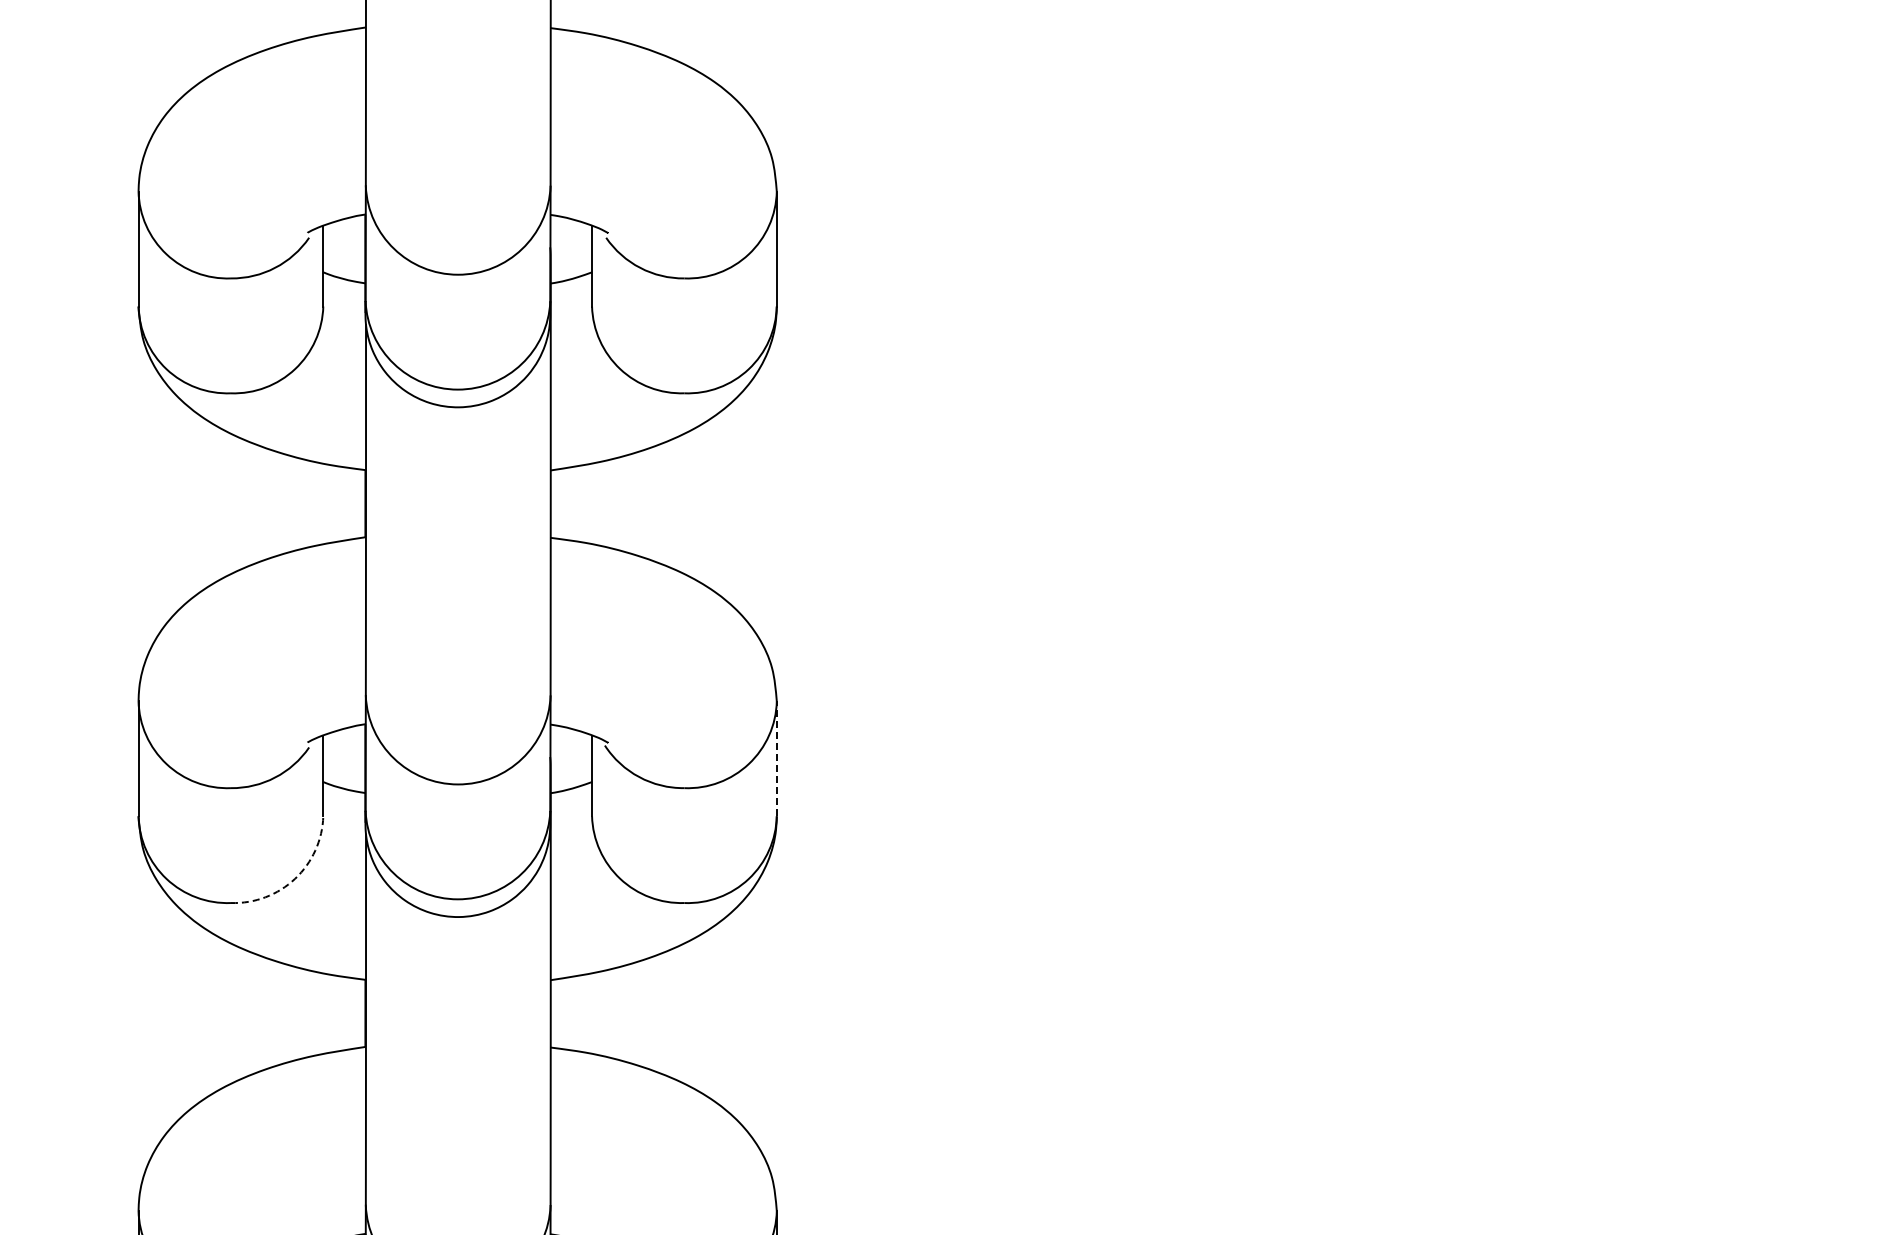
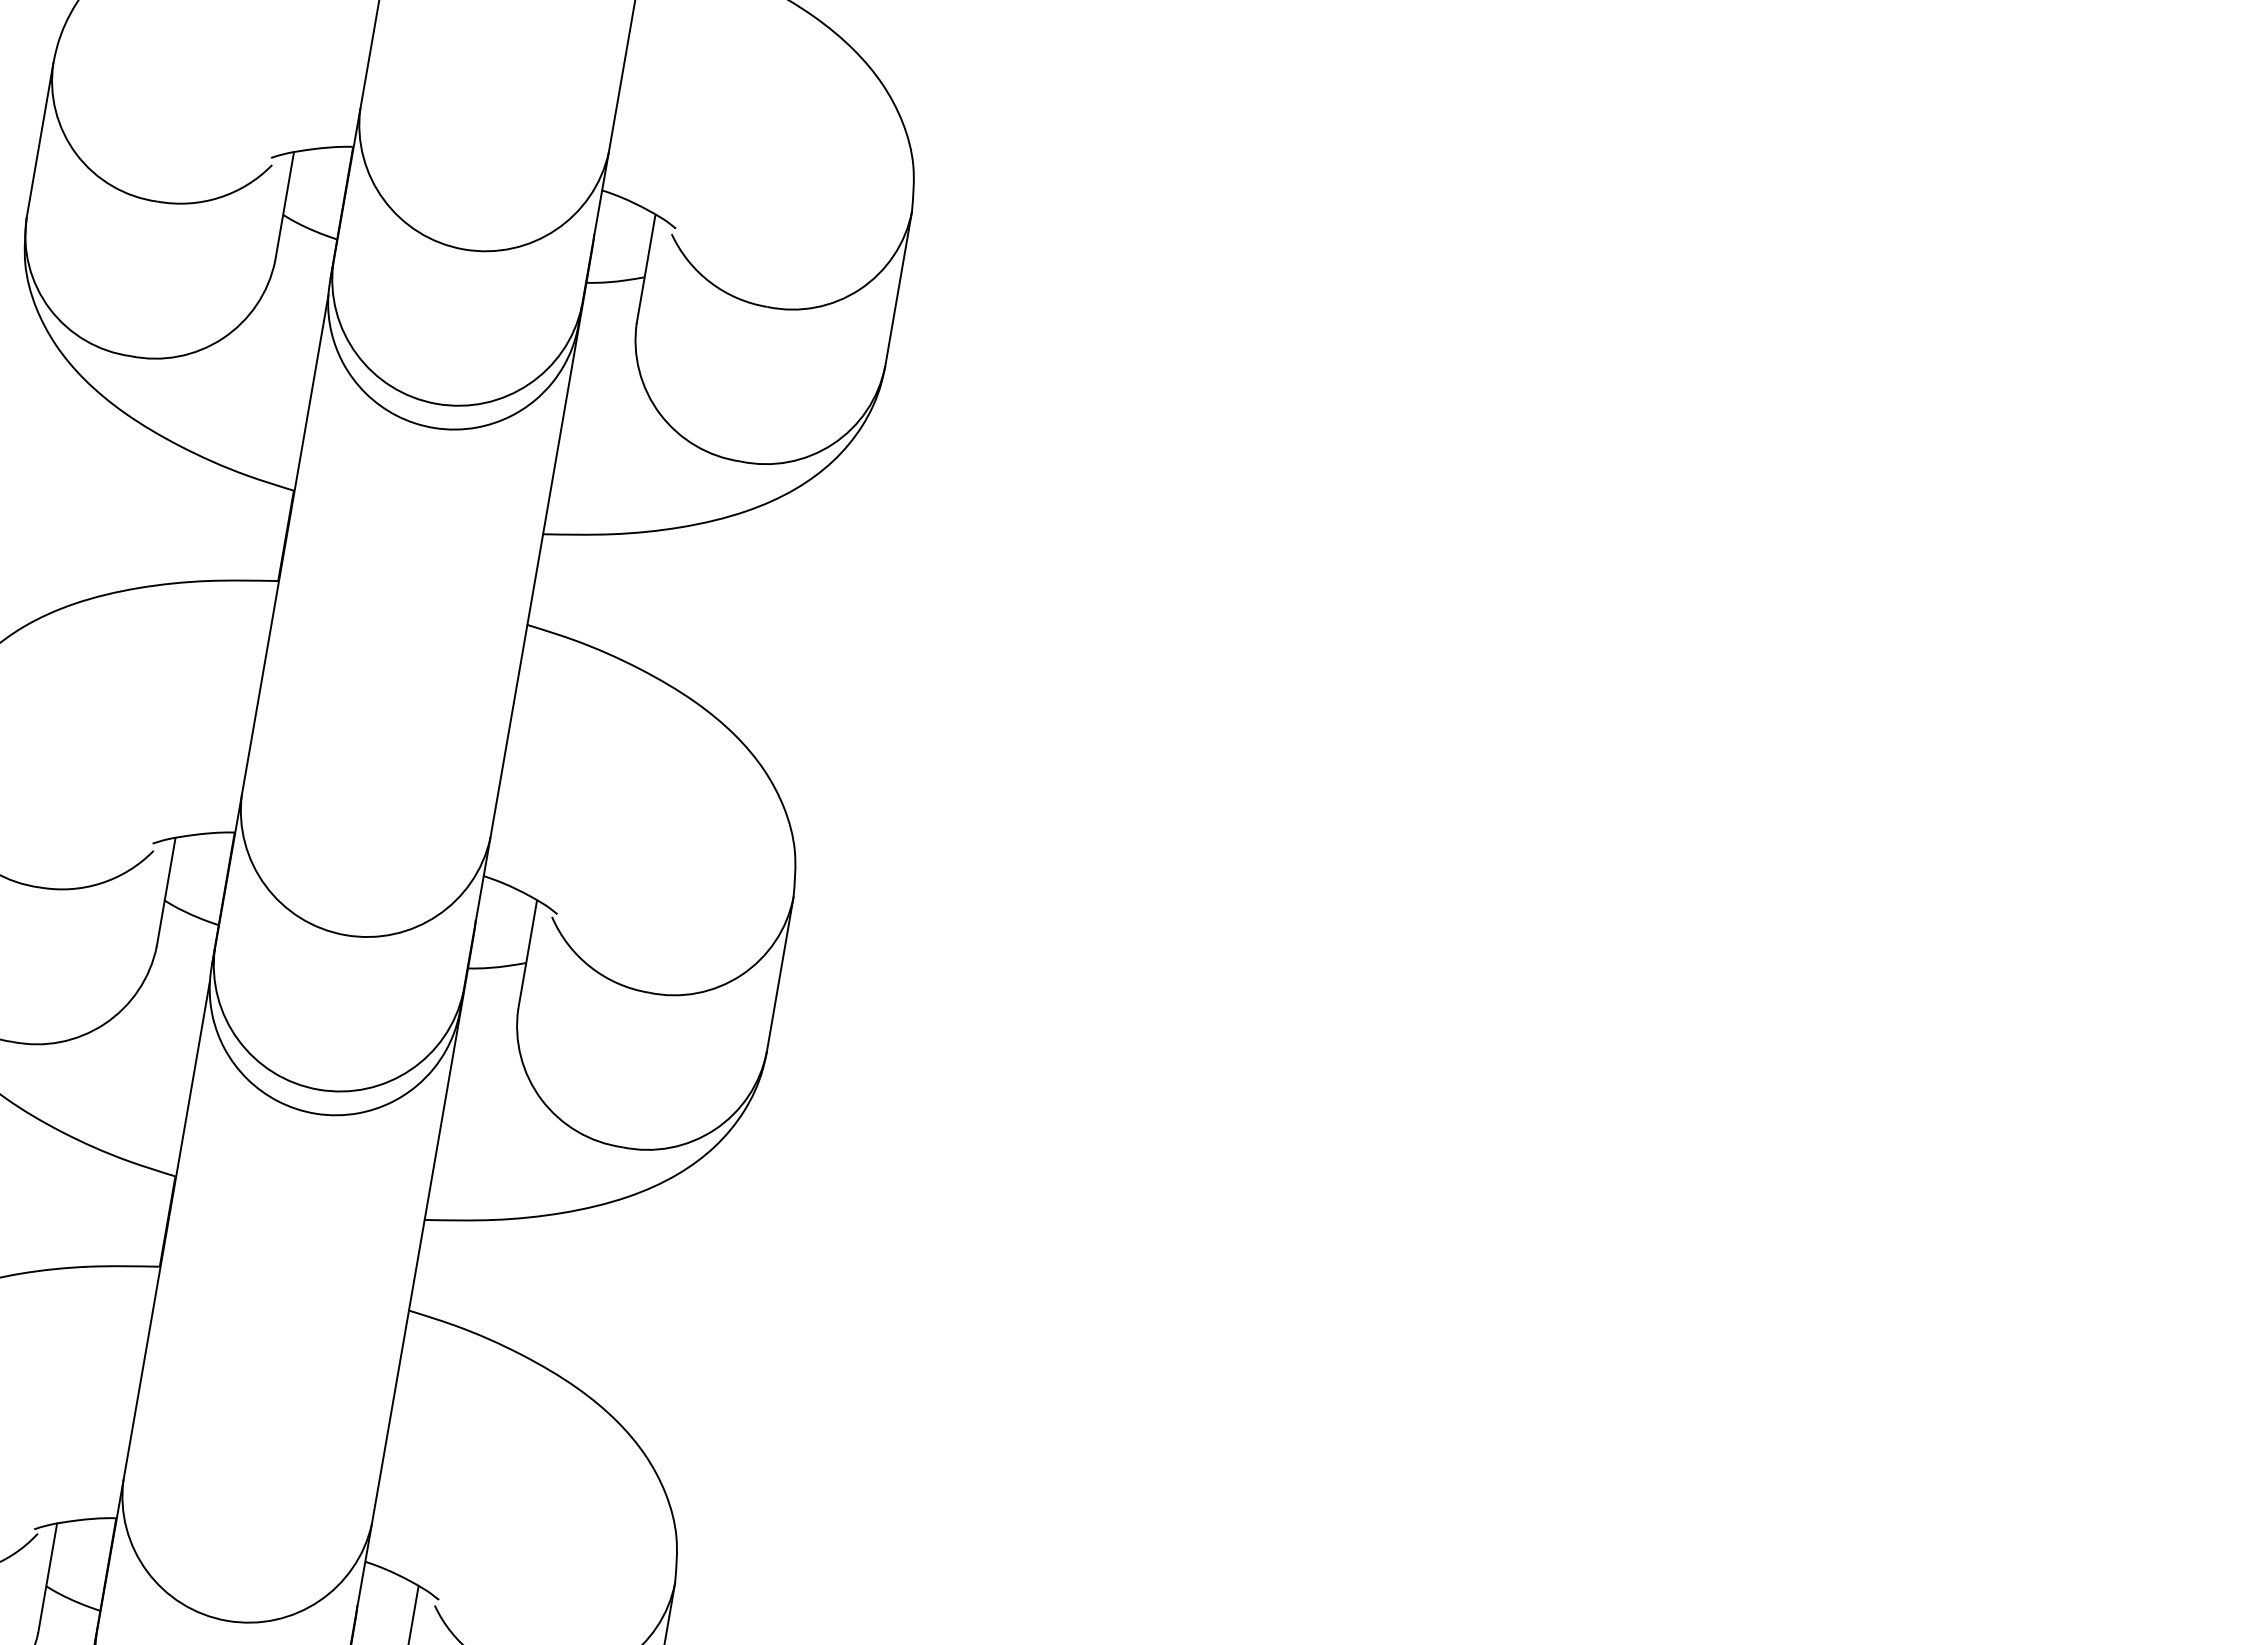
line: (776, 758) -> (779, 974), dashed -> solid
arc: (295, 878) -> (104, 1023), dashed -> solid

